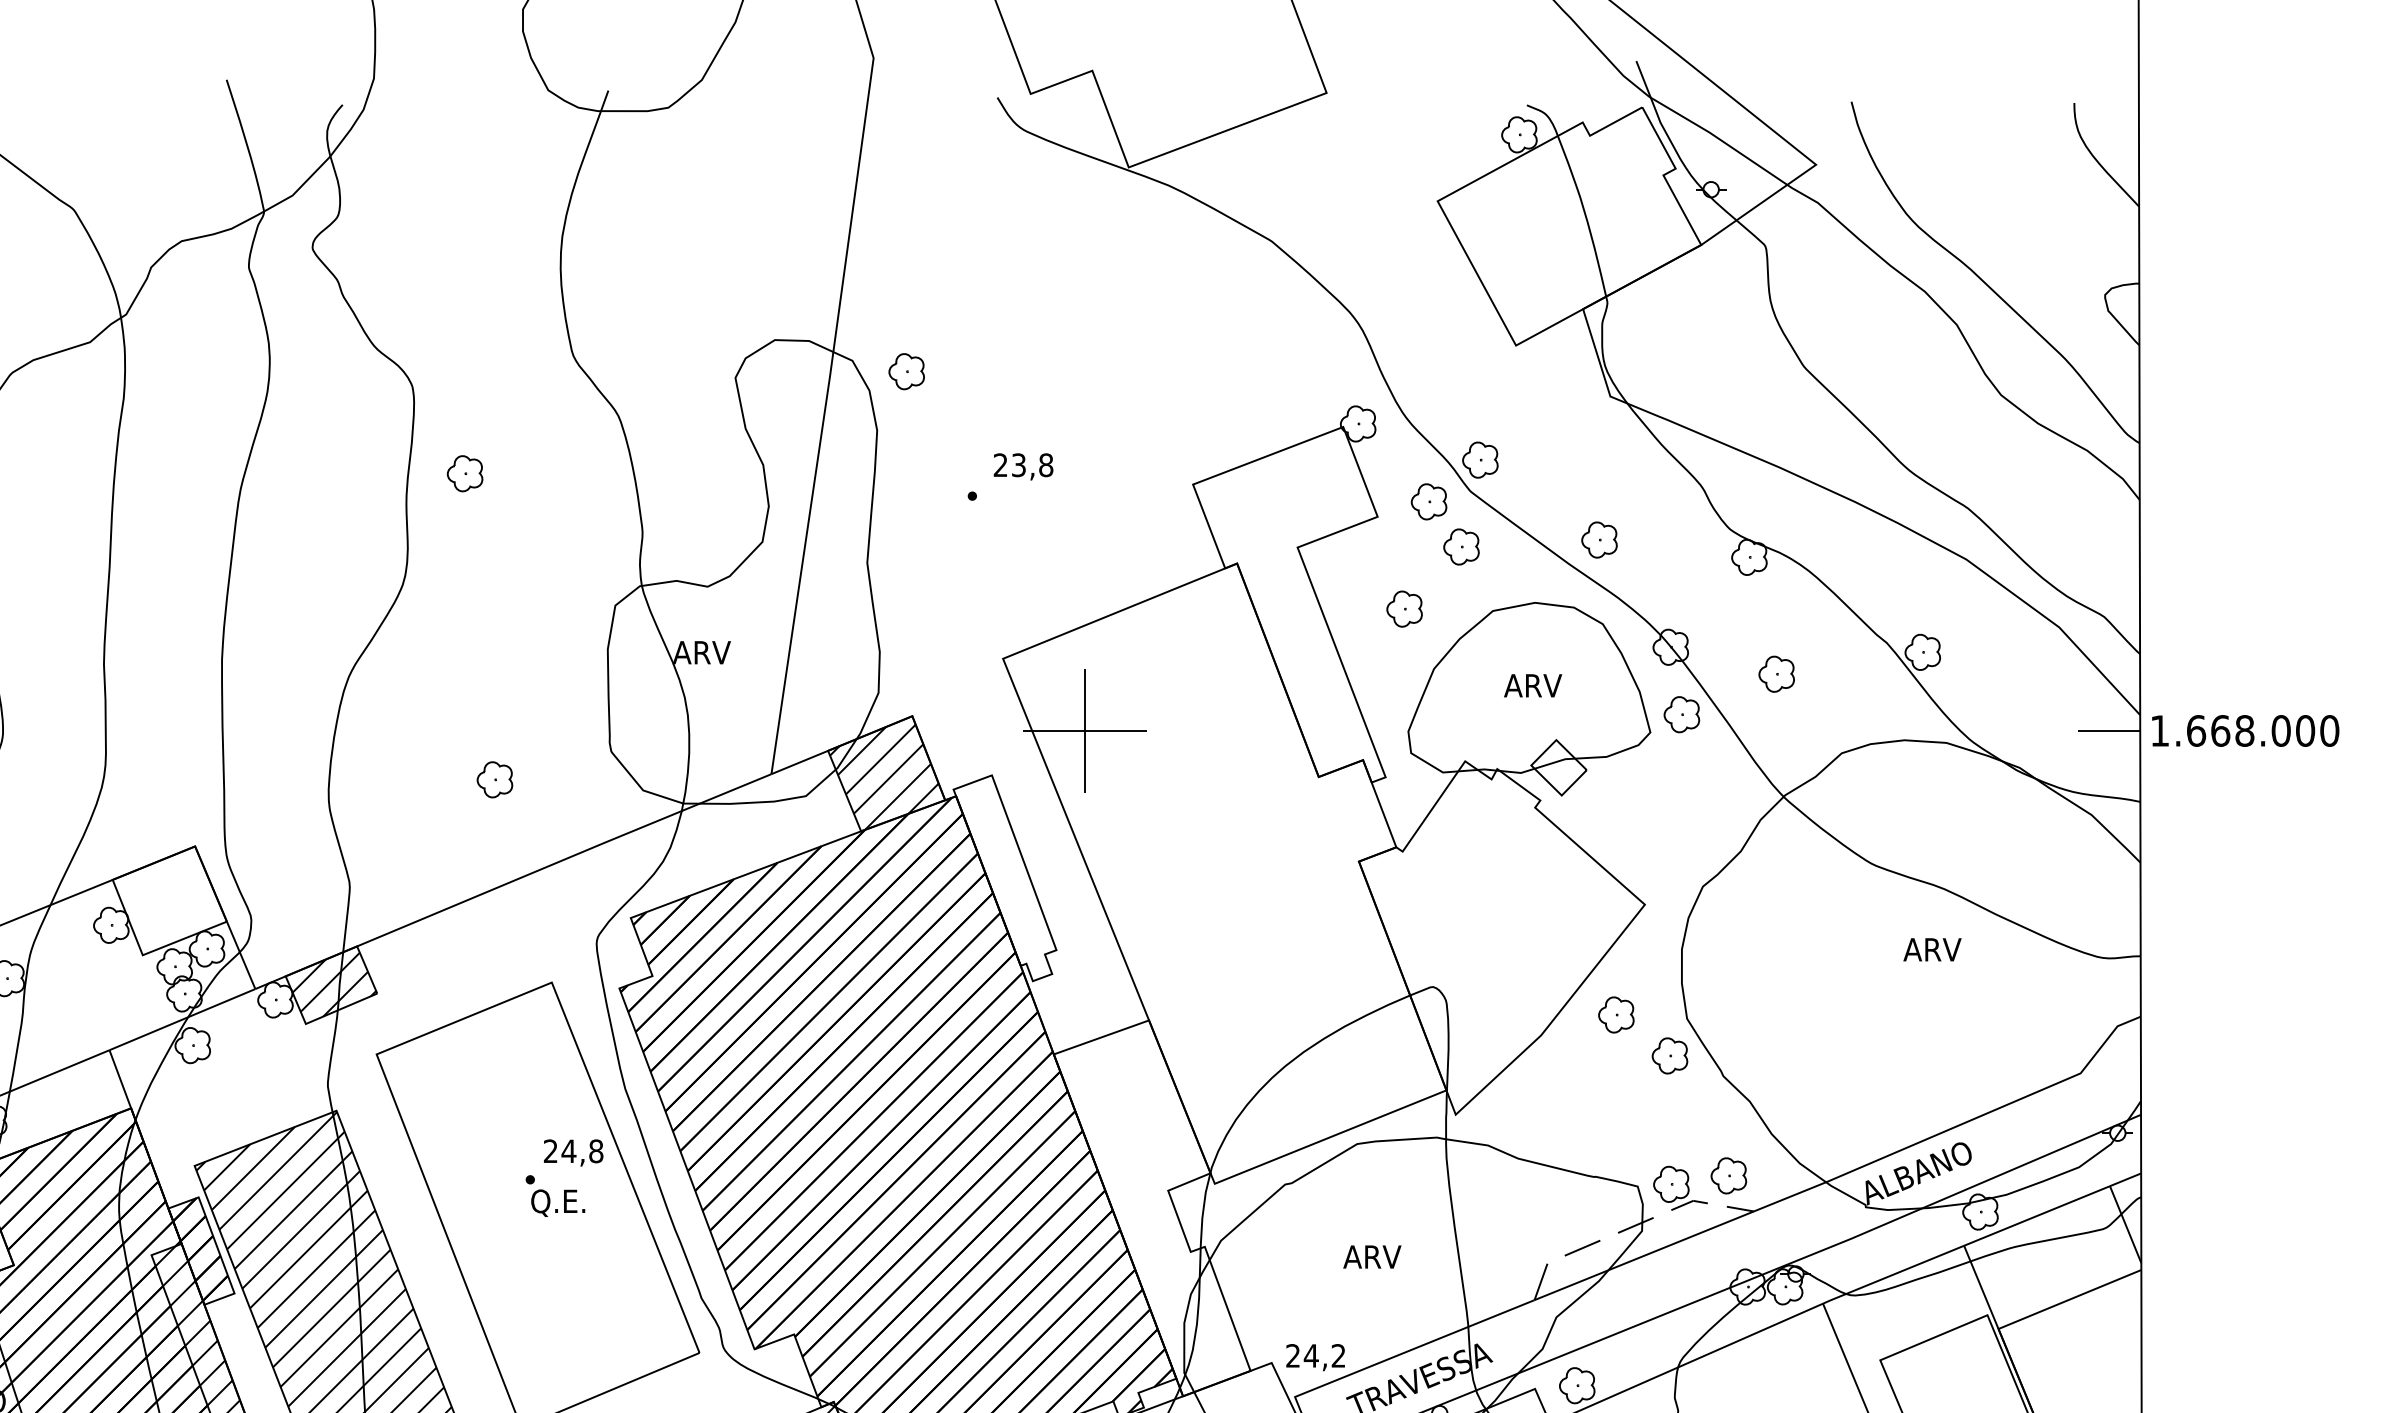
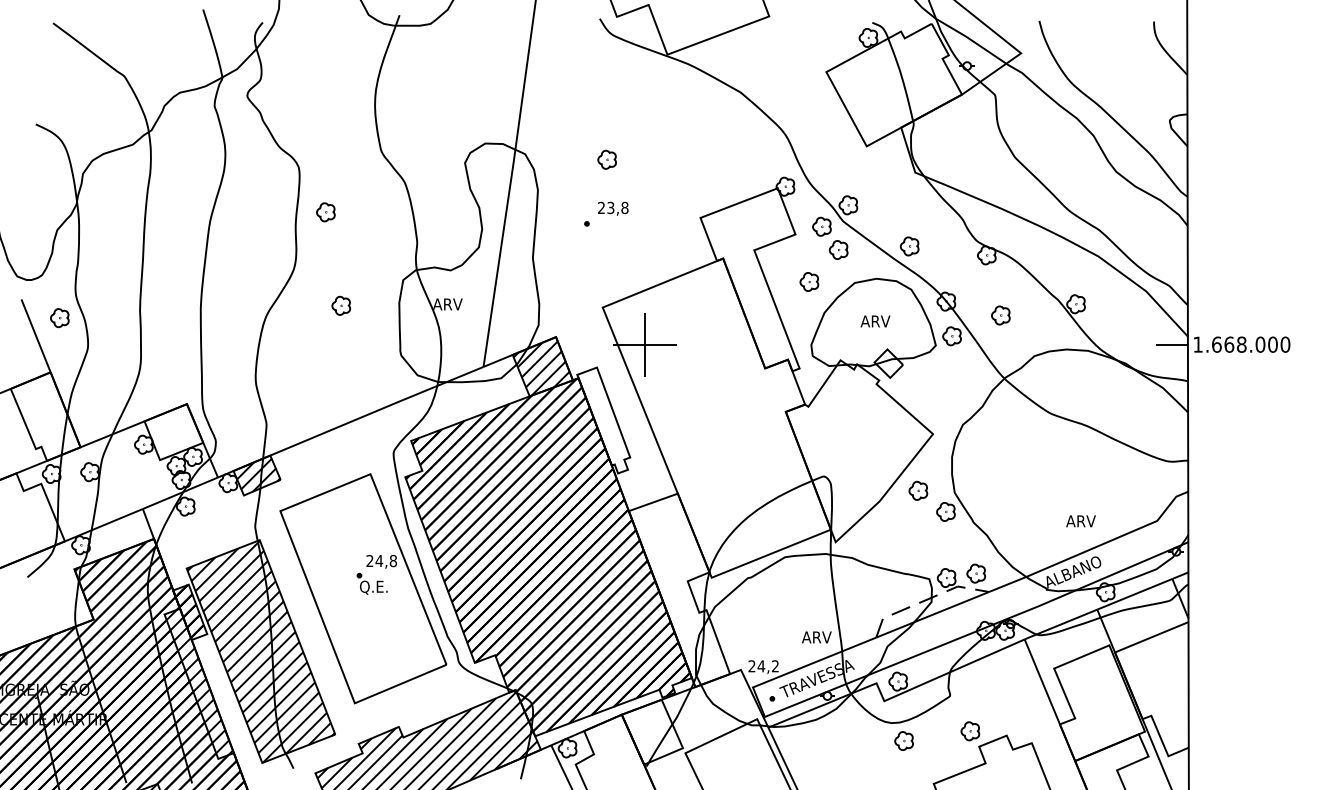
part: (905, 371) -> (606, 159), moved
part: (493, 779) -> (340, 305), moved
text: (1931, 950) -> (1080, 521), moved
text: (1371, 1257) -> (816, 637), moved

